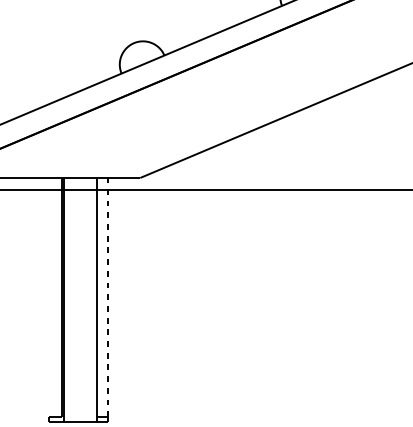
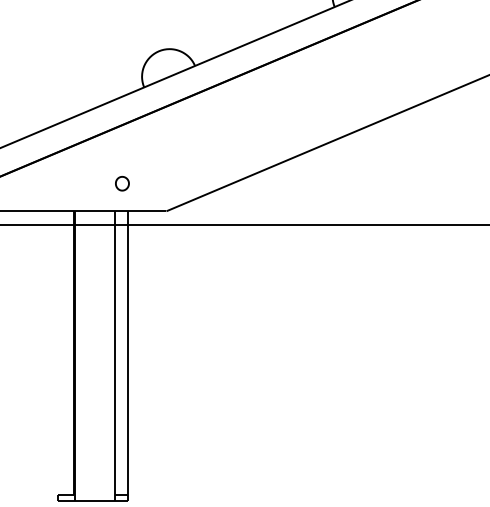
part: (103, 154) -> (122, 183), added
line: (108, 297) -> (128, 353), dashed -> solid

